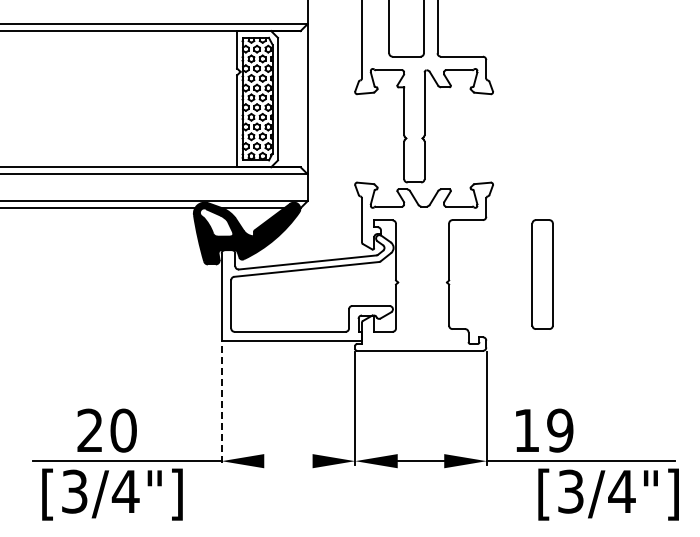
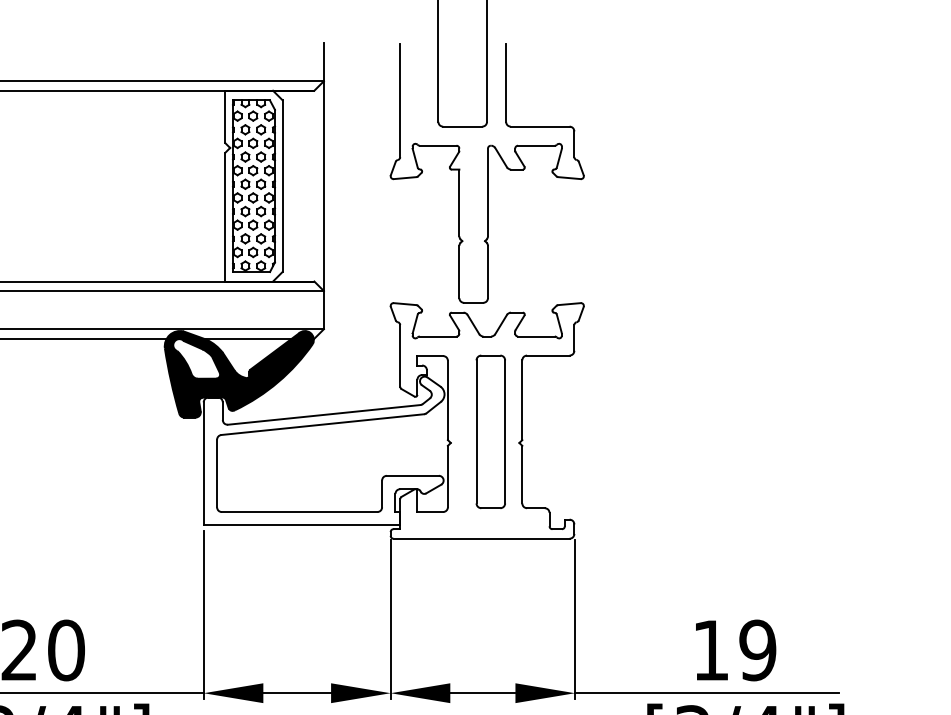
part: (542, 274) -> (490, 431), moved
line: (221, 405) -> (203, 615), dashed -> solid
text: (544, 430) -> (735, 650), moved
line: (288, 461) -> (297, 693), added

